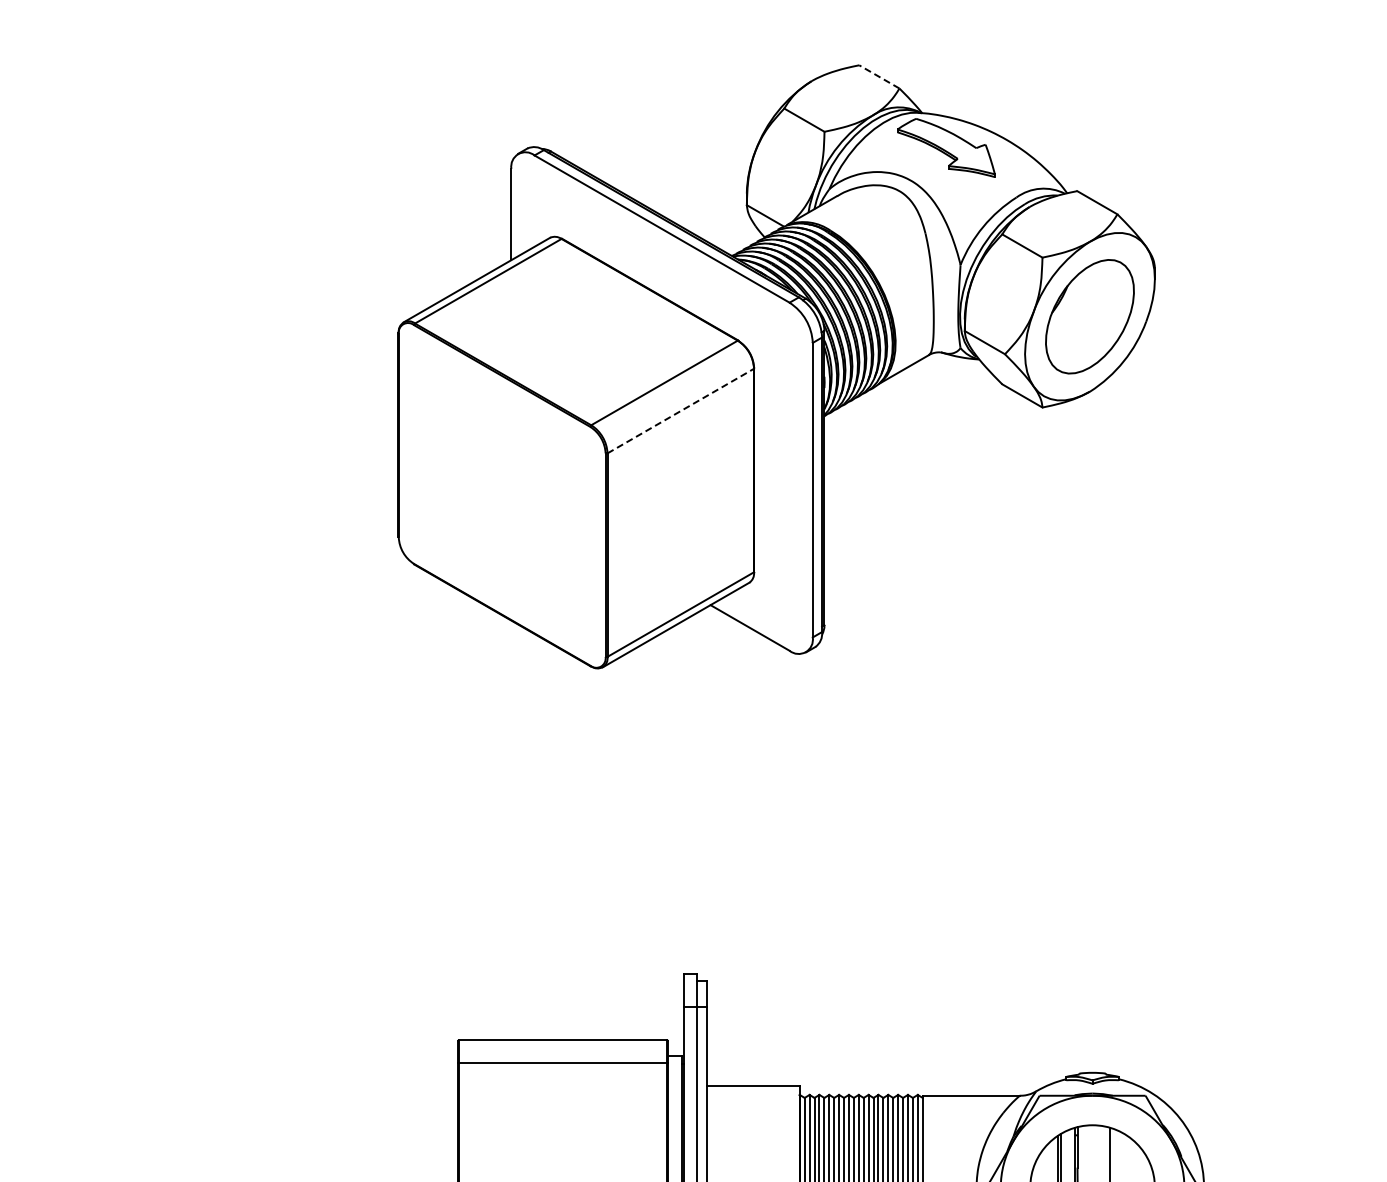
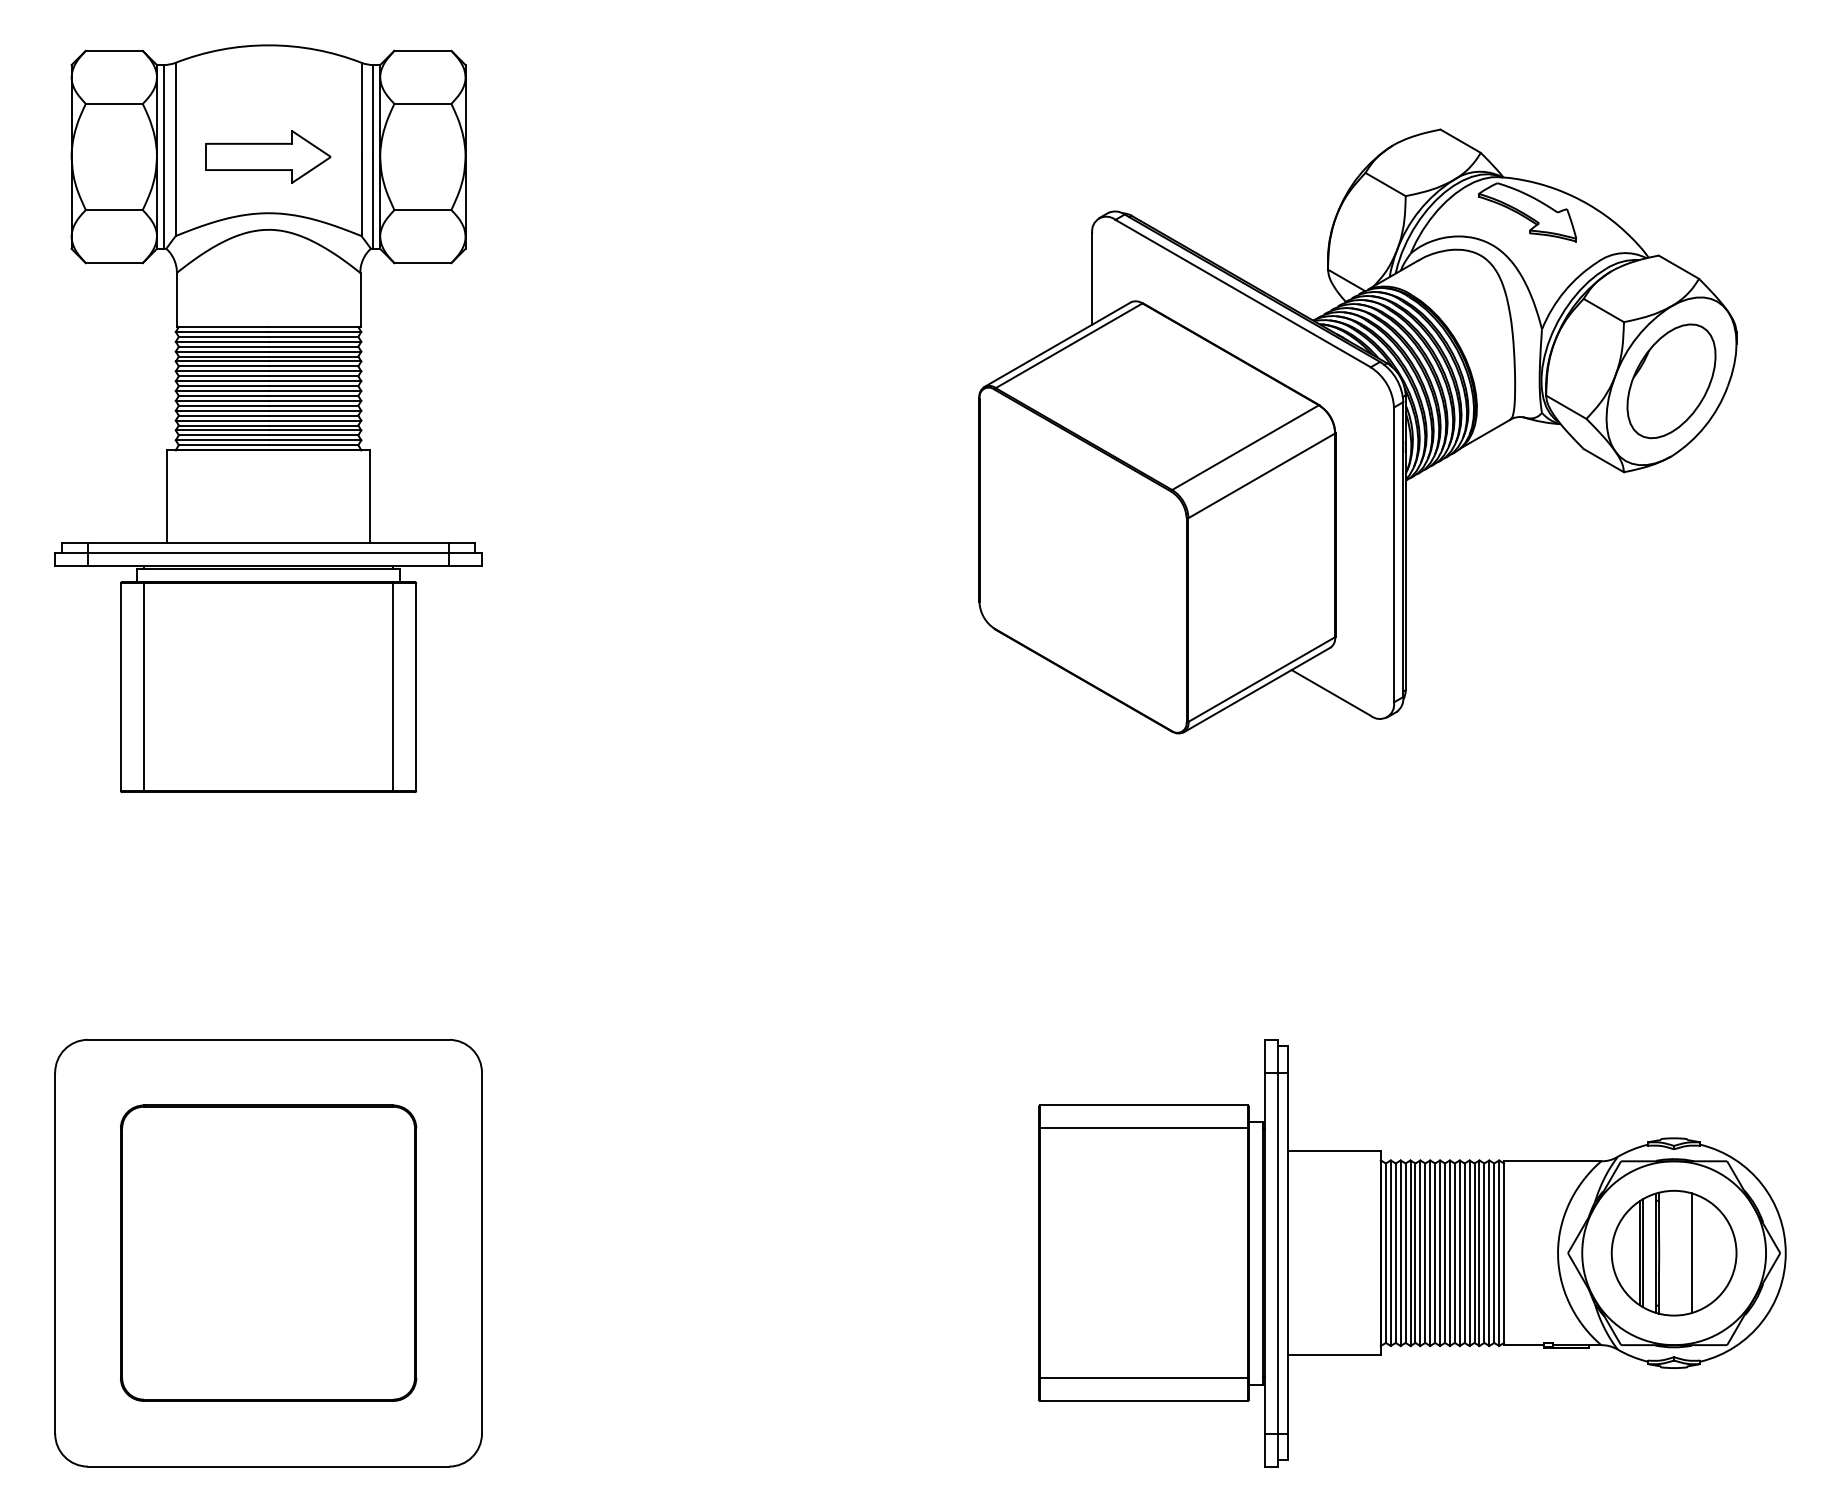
line: (879, 76) -> (1460, 140), dashed -> solid
line: (680, 410) -> (1261, 475), dashed -> solid

